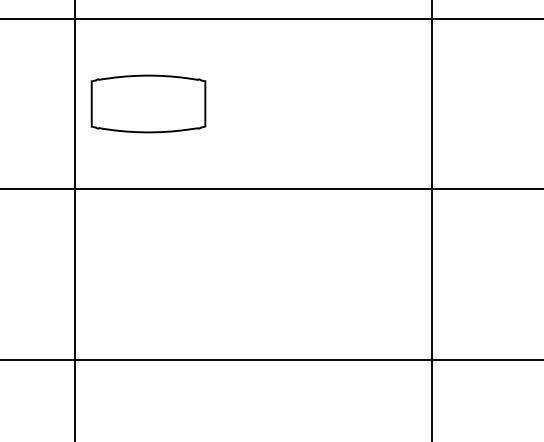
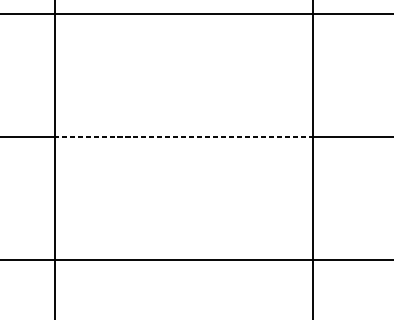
part: (148, 103) -> (107, 74), removed
line: (253, 189) -> (183, 137), solid -> dashed

